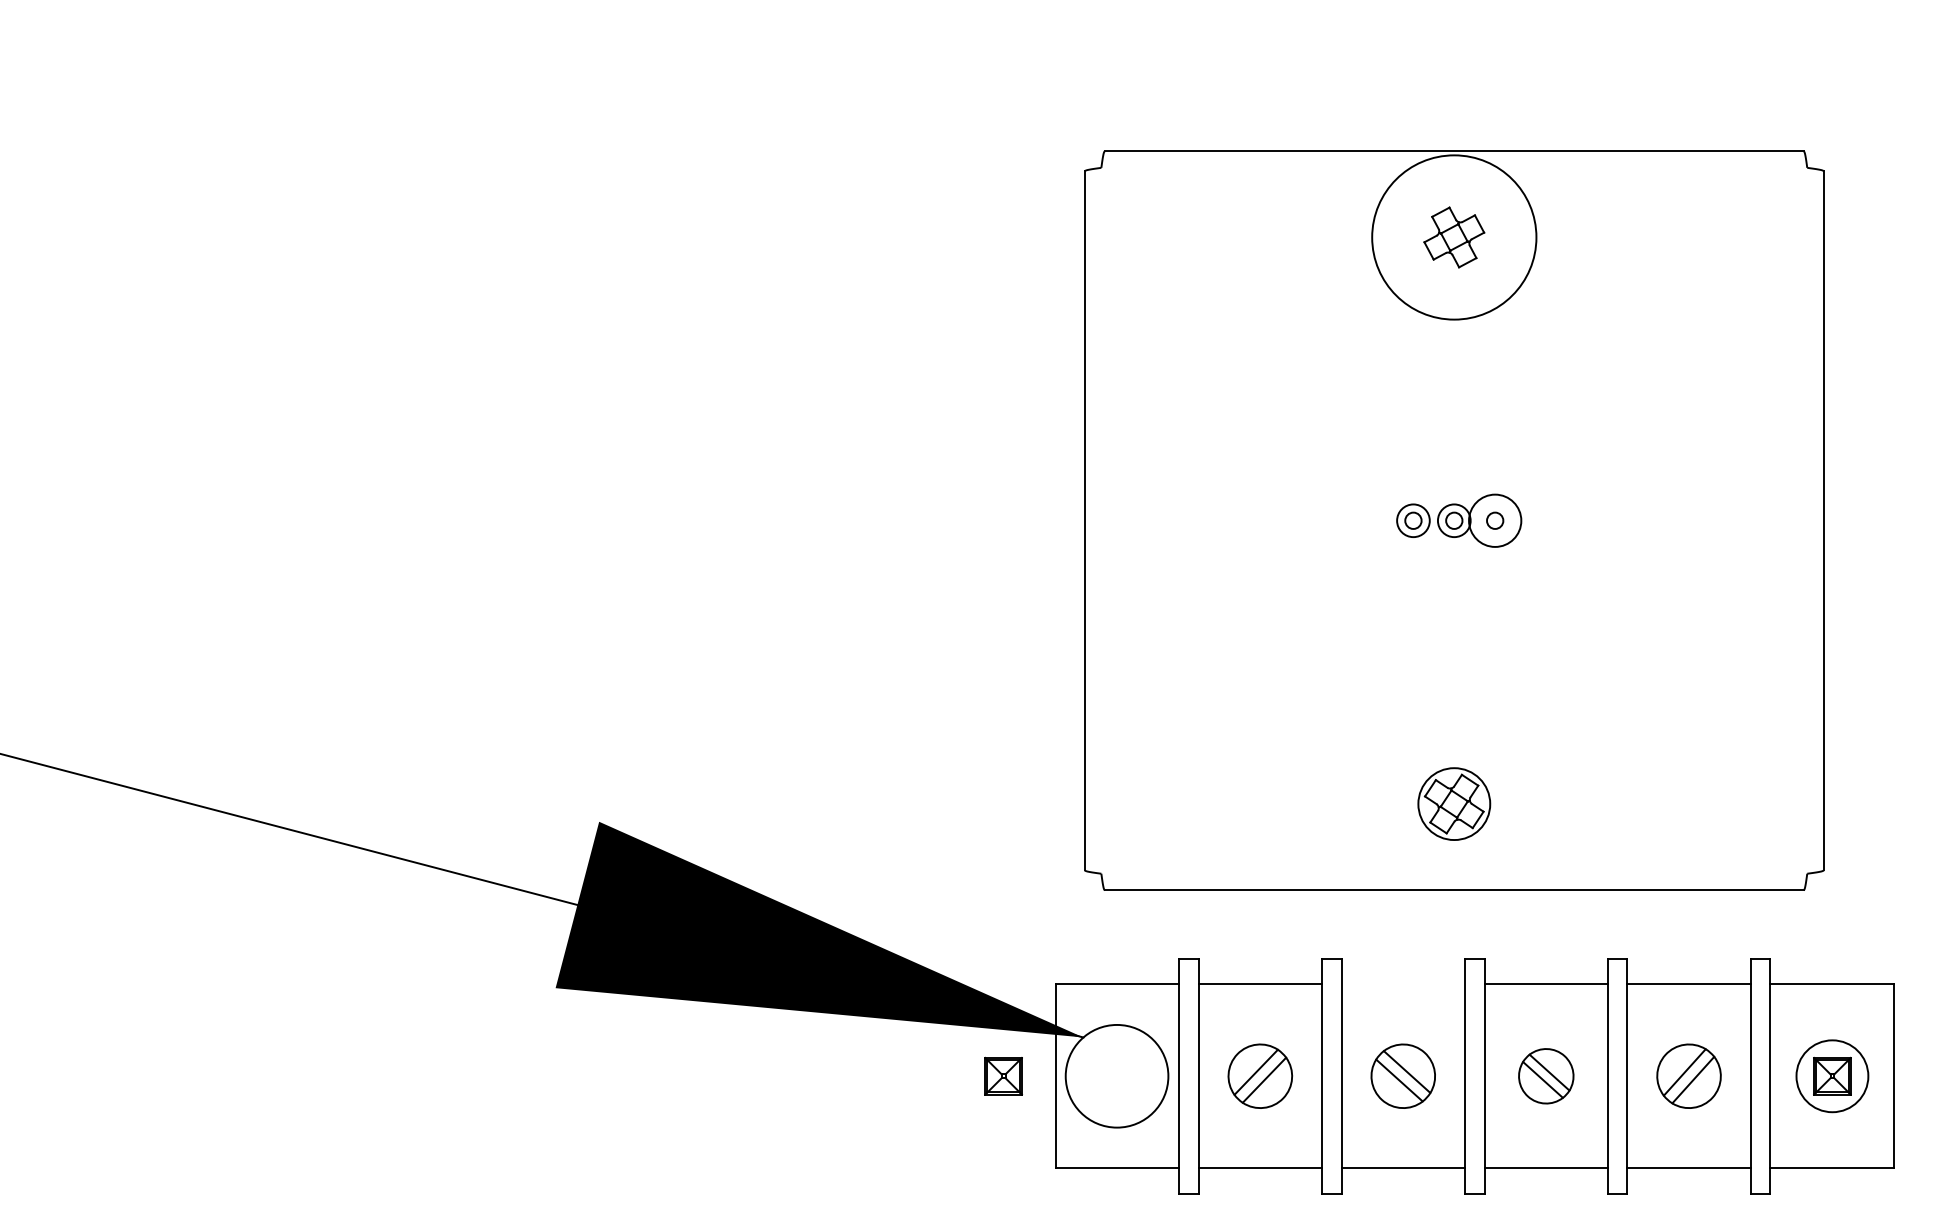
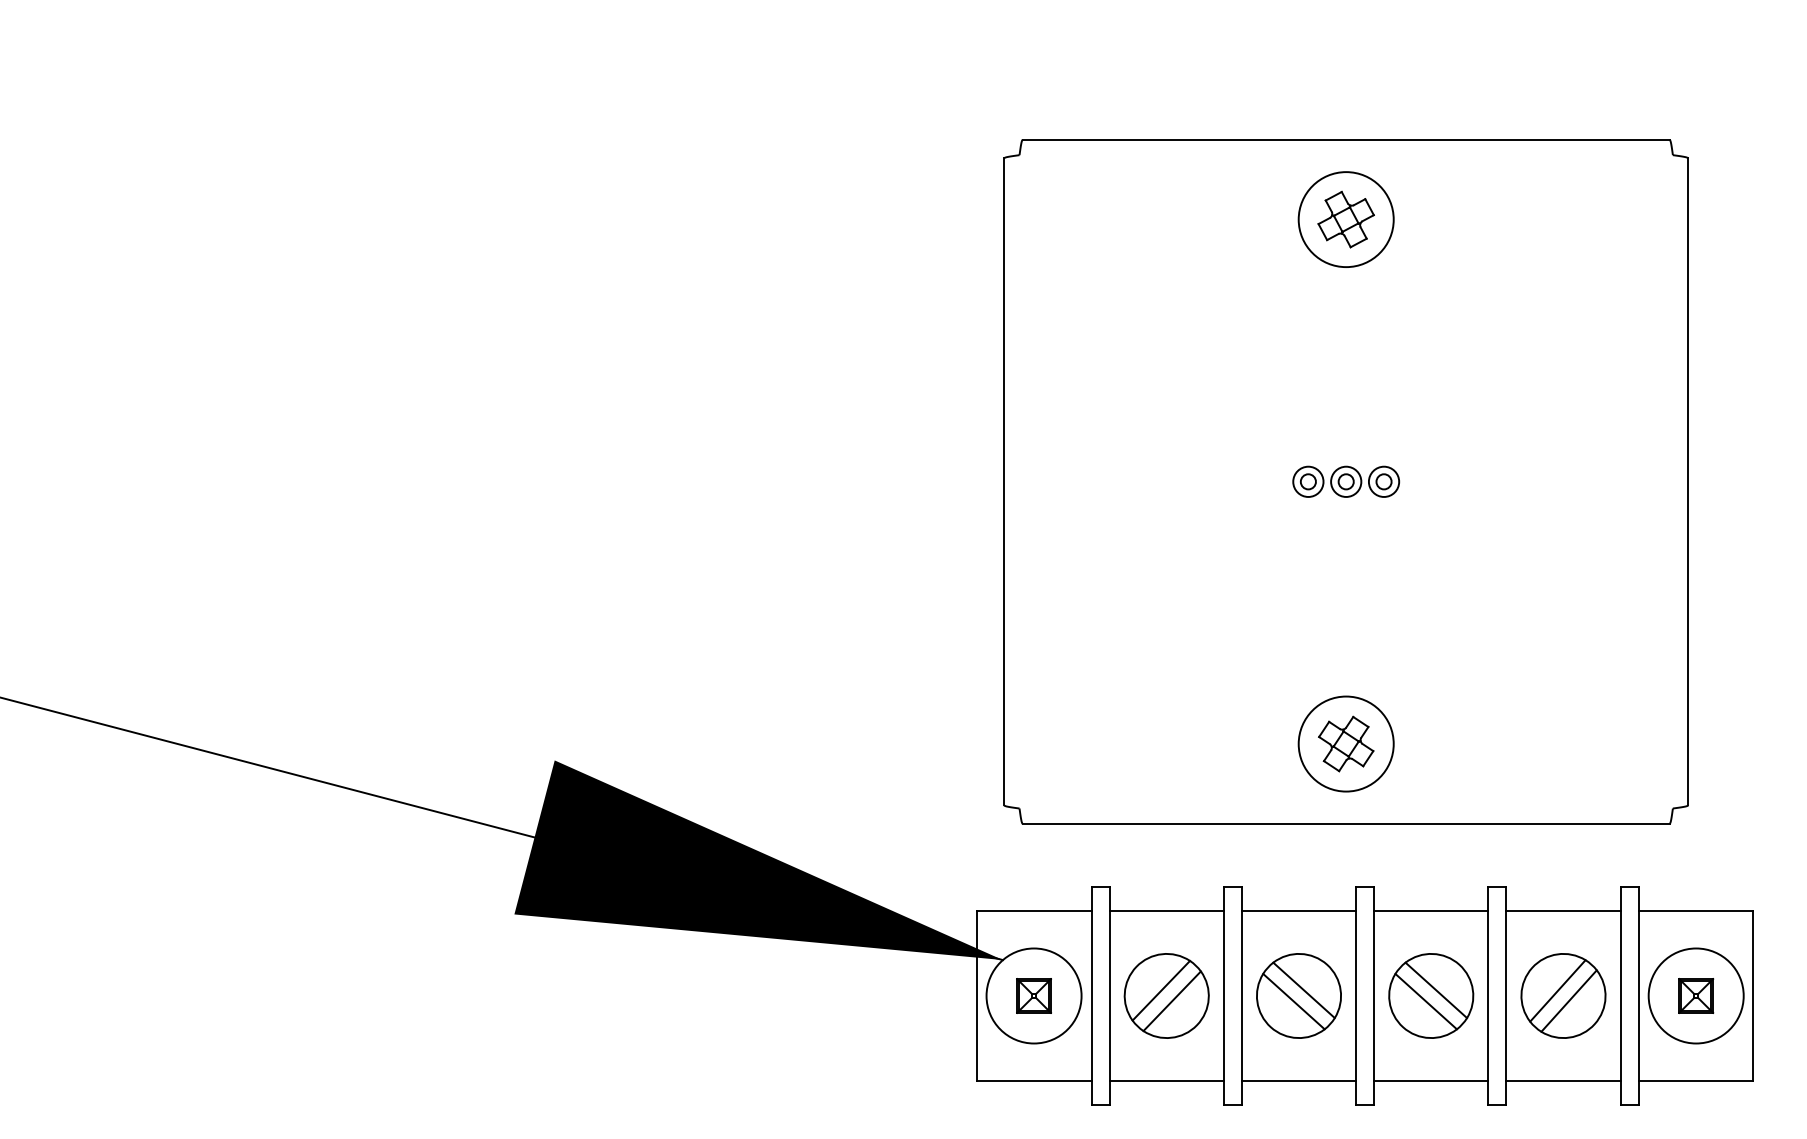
circle: (1453, 237) -> (1345, 219), size x0.62
circle: (1494, 520) -> (1383, 481), size x0.62
circle: (1453, 803) -> (1345, 743), size x1.43
line: (1402, 983) -> (1298, 910), added
part: (1003, 1075) -> (1033, 995), moved
part: (1260, 1075) -> (1166, 995), size x1.43
part: (1402, 1075) -> (1298, 995), size x1.43
part: (1546, 1075) -> (1431, 995), size x1.67
part: (1689, 1075) -> (1563, 995), size x1.43
circle: (1831, 1075) -> (1695, 995), size x1.43

